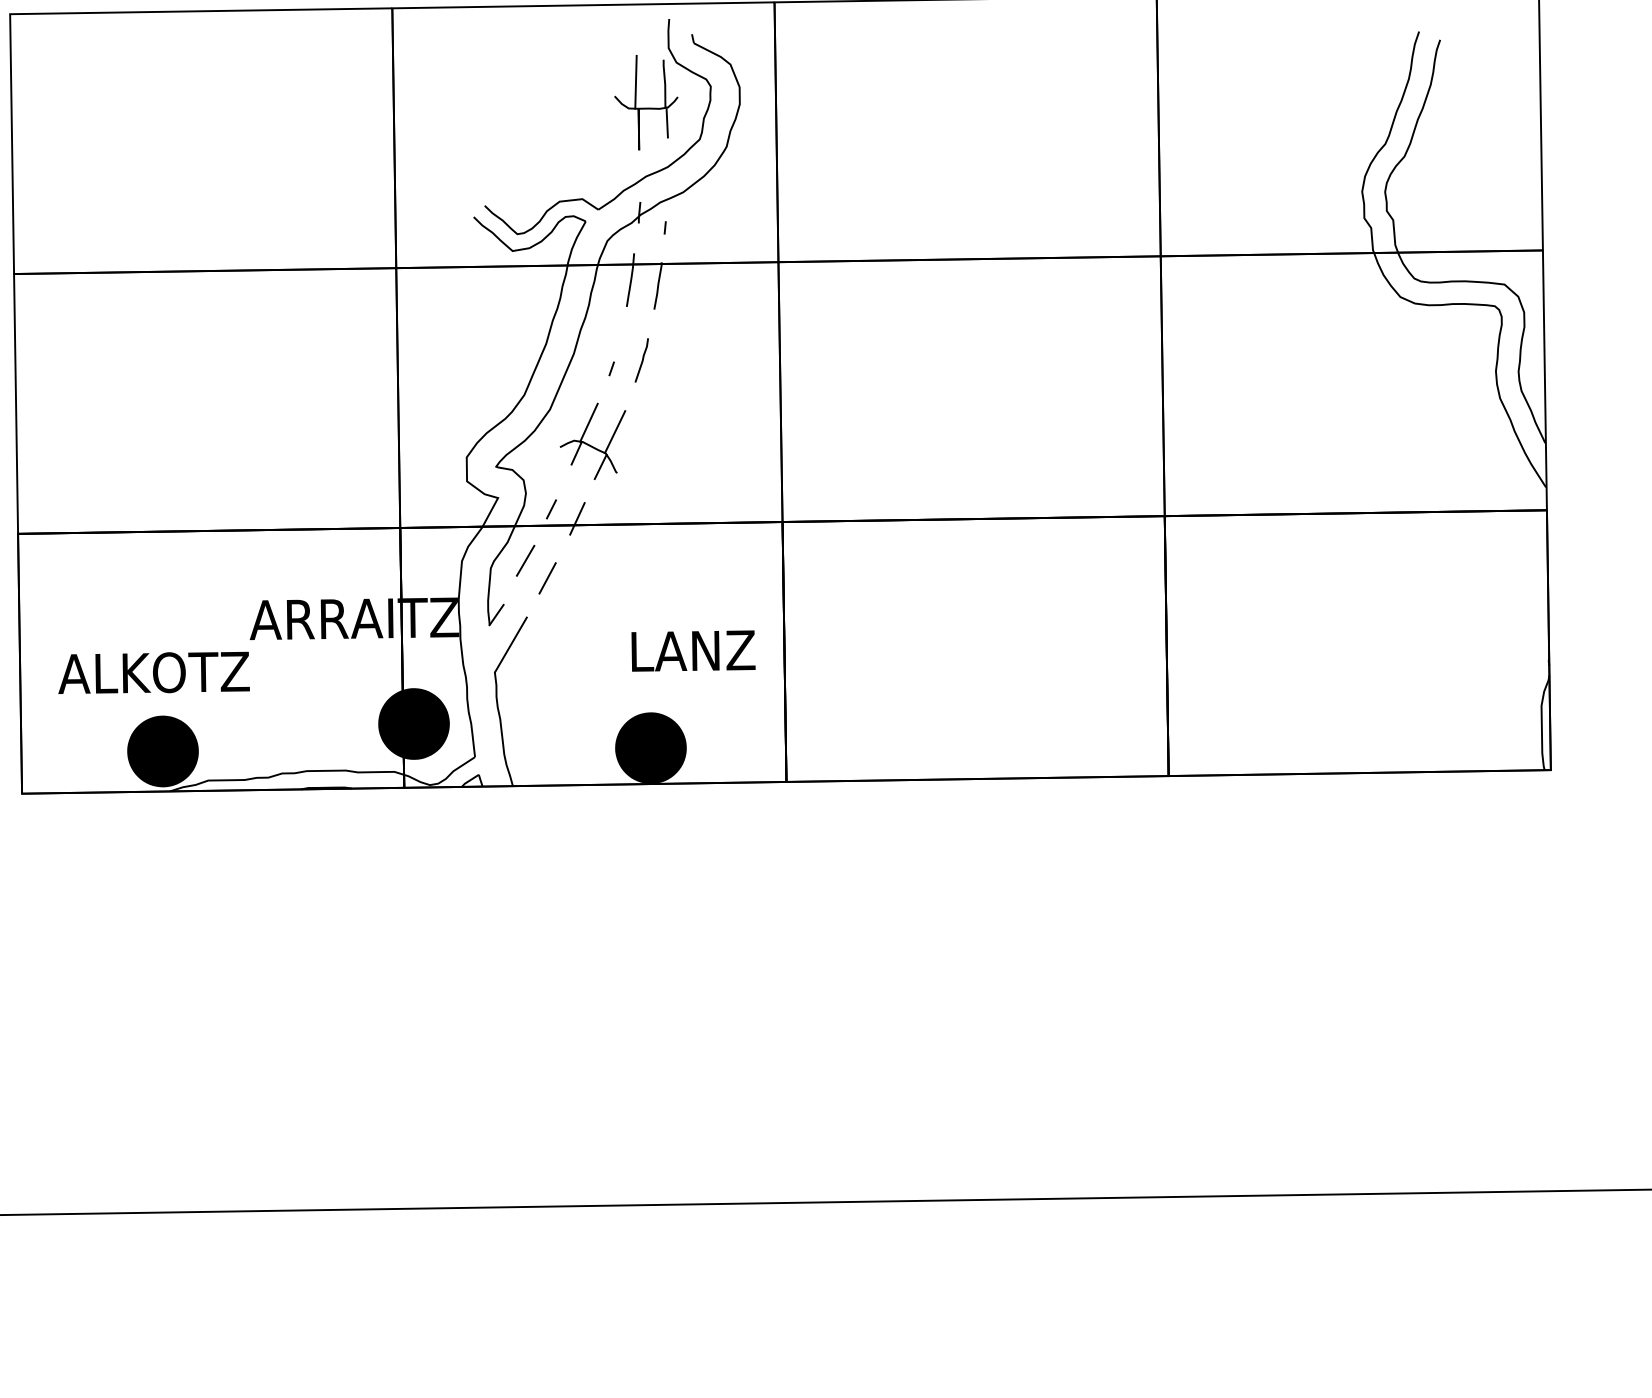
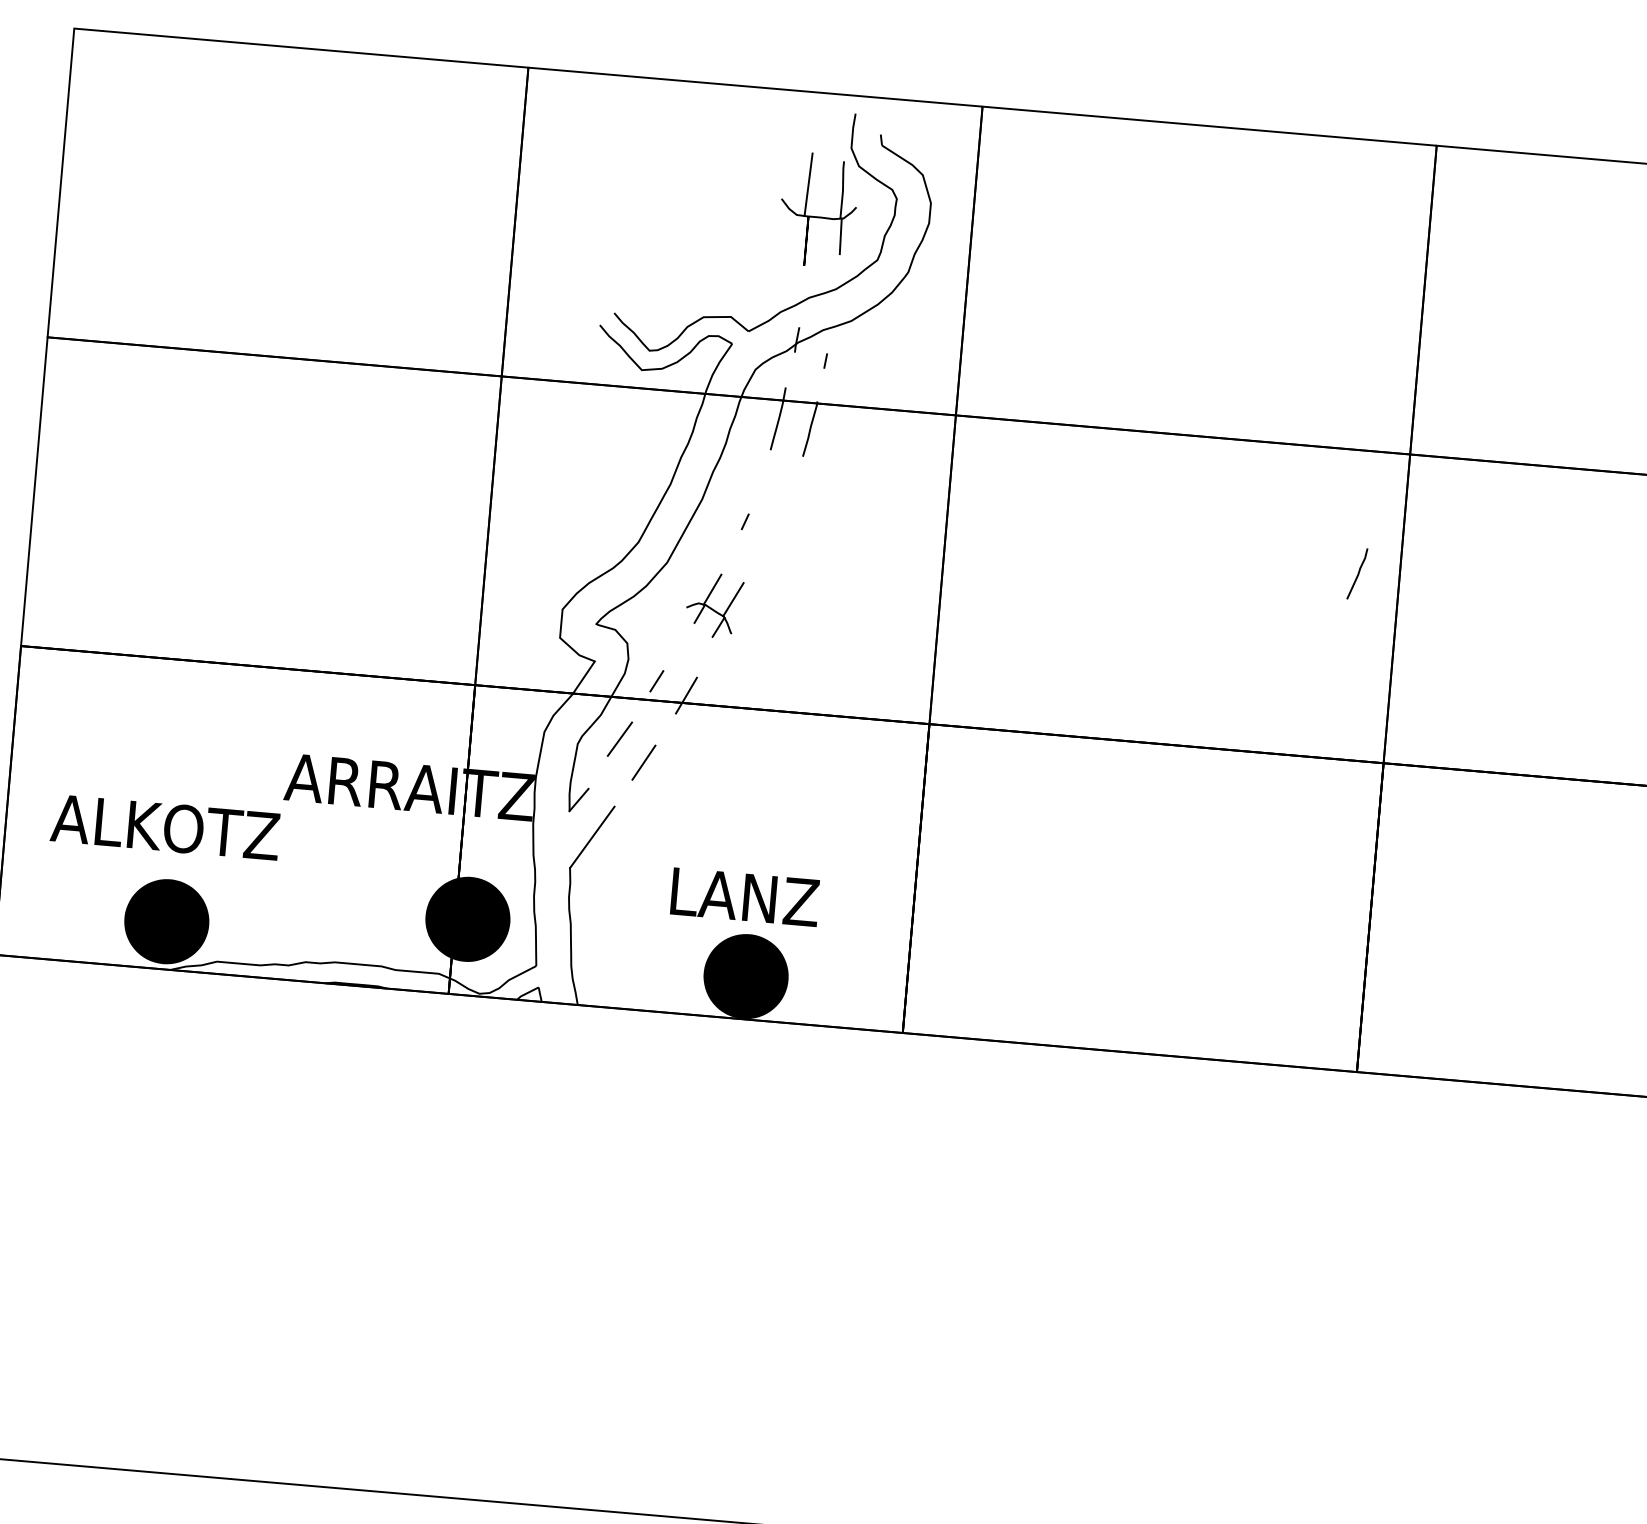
line: (641, 360) -> (1356, 573), moved
part: (592, 440) -> (713, 604), size x0.7
text: (693, 650) -> (745, 896), moved

